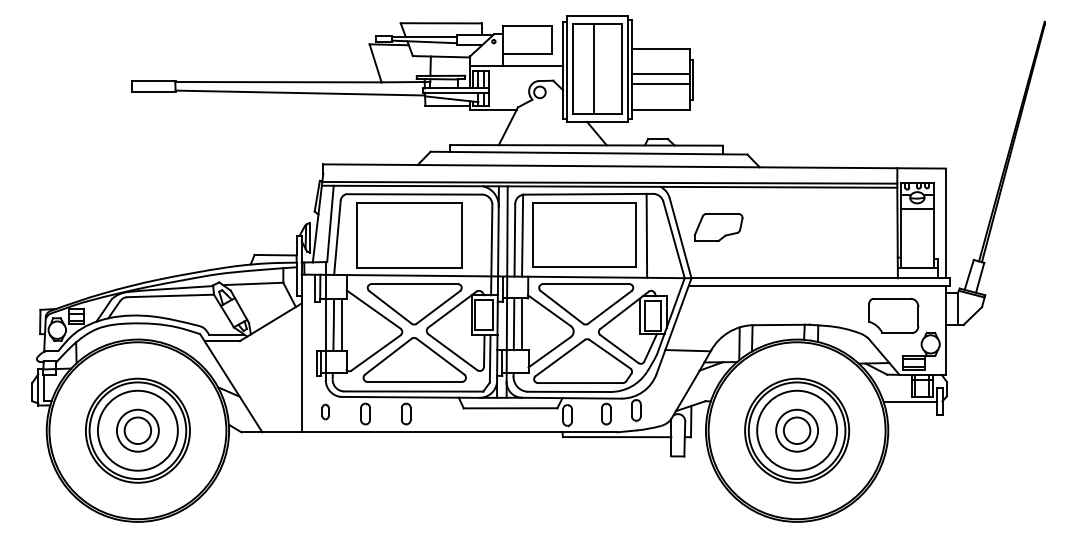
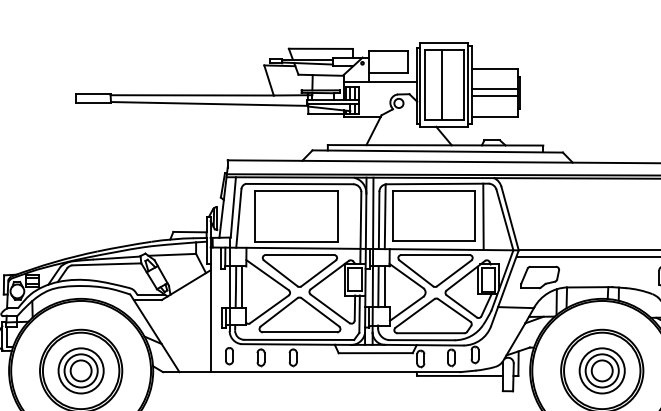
part: (718, 227) -> (540, 277), moved
part: (325, 411) -> (229, 355), size x1.43
circle: (137, 430) -> (80, 370), size x0.71
circle: (796, 430) -> (601, 370), size x0.71

